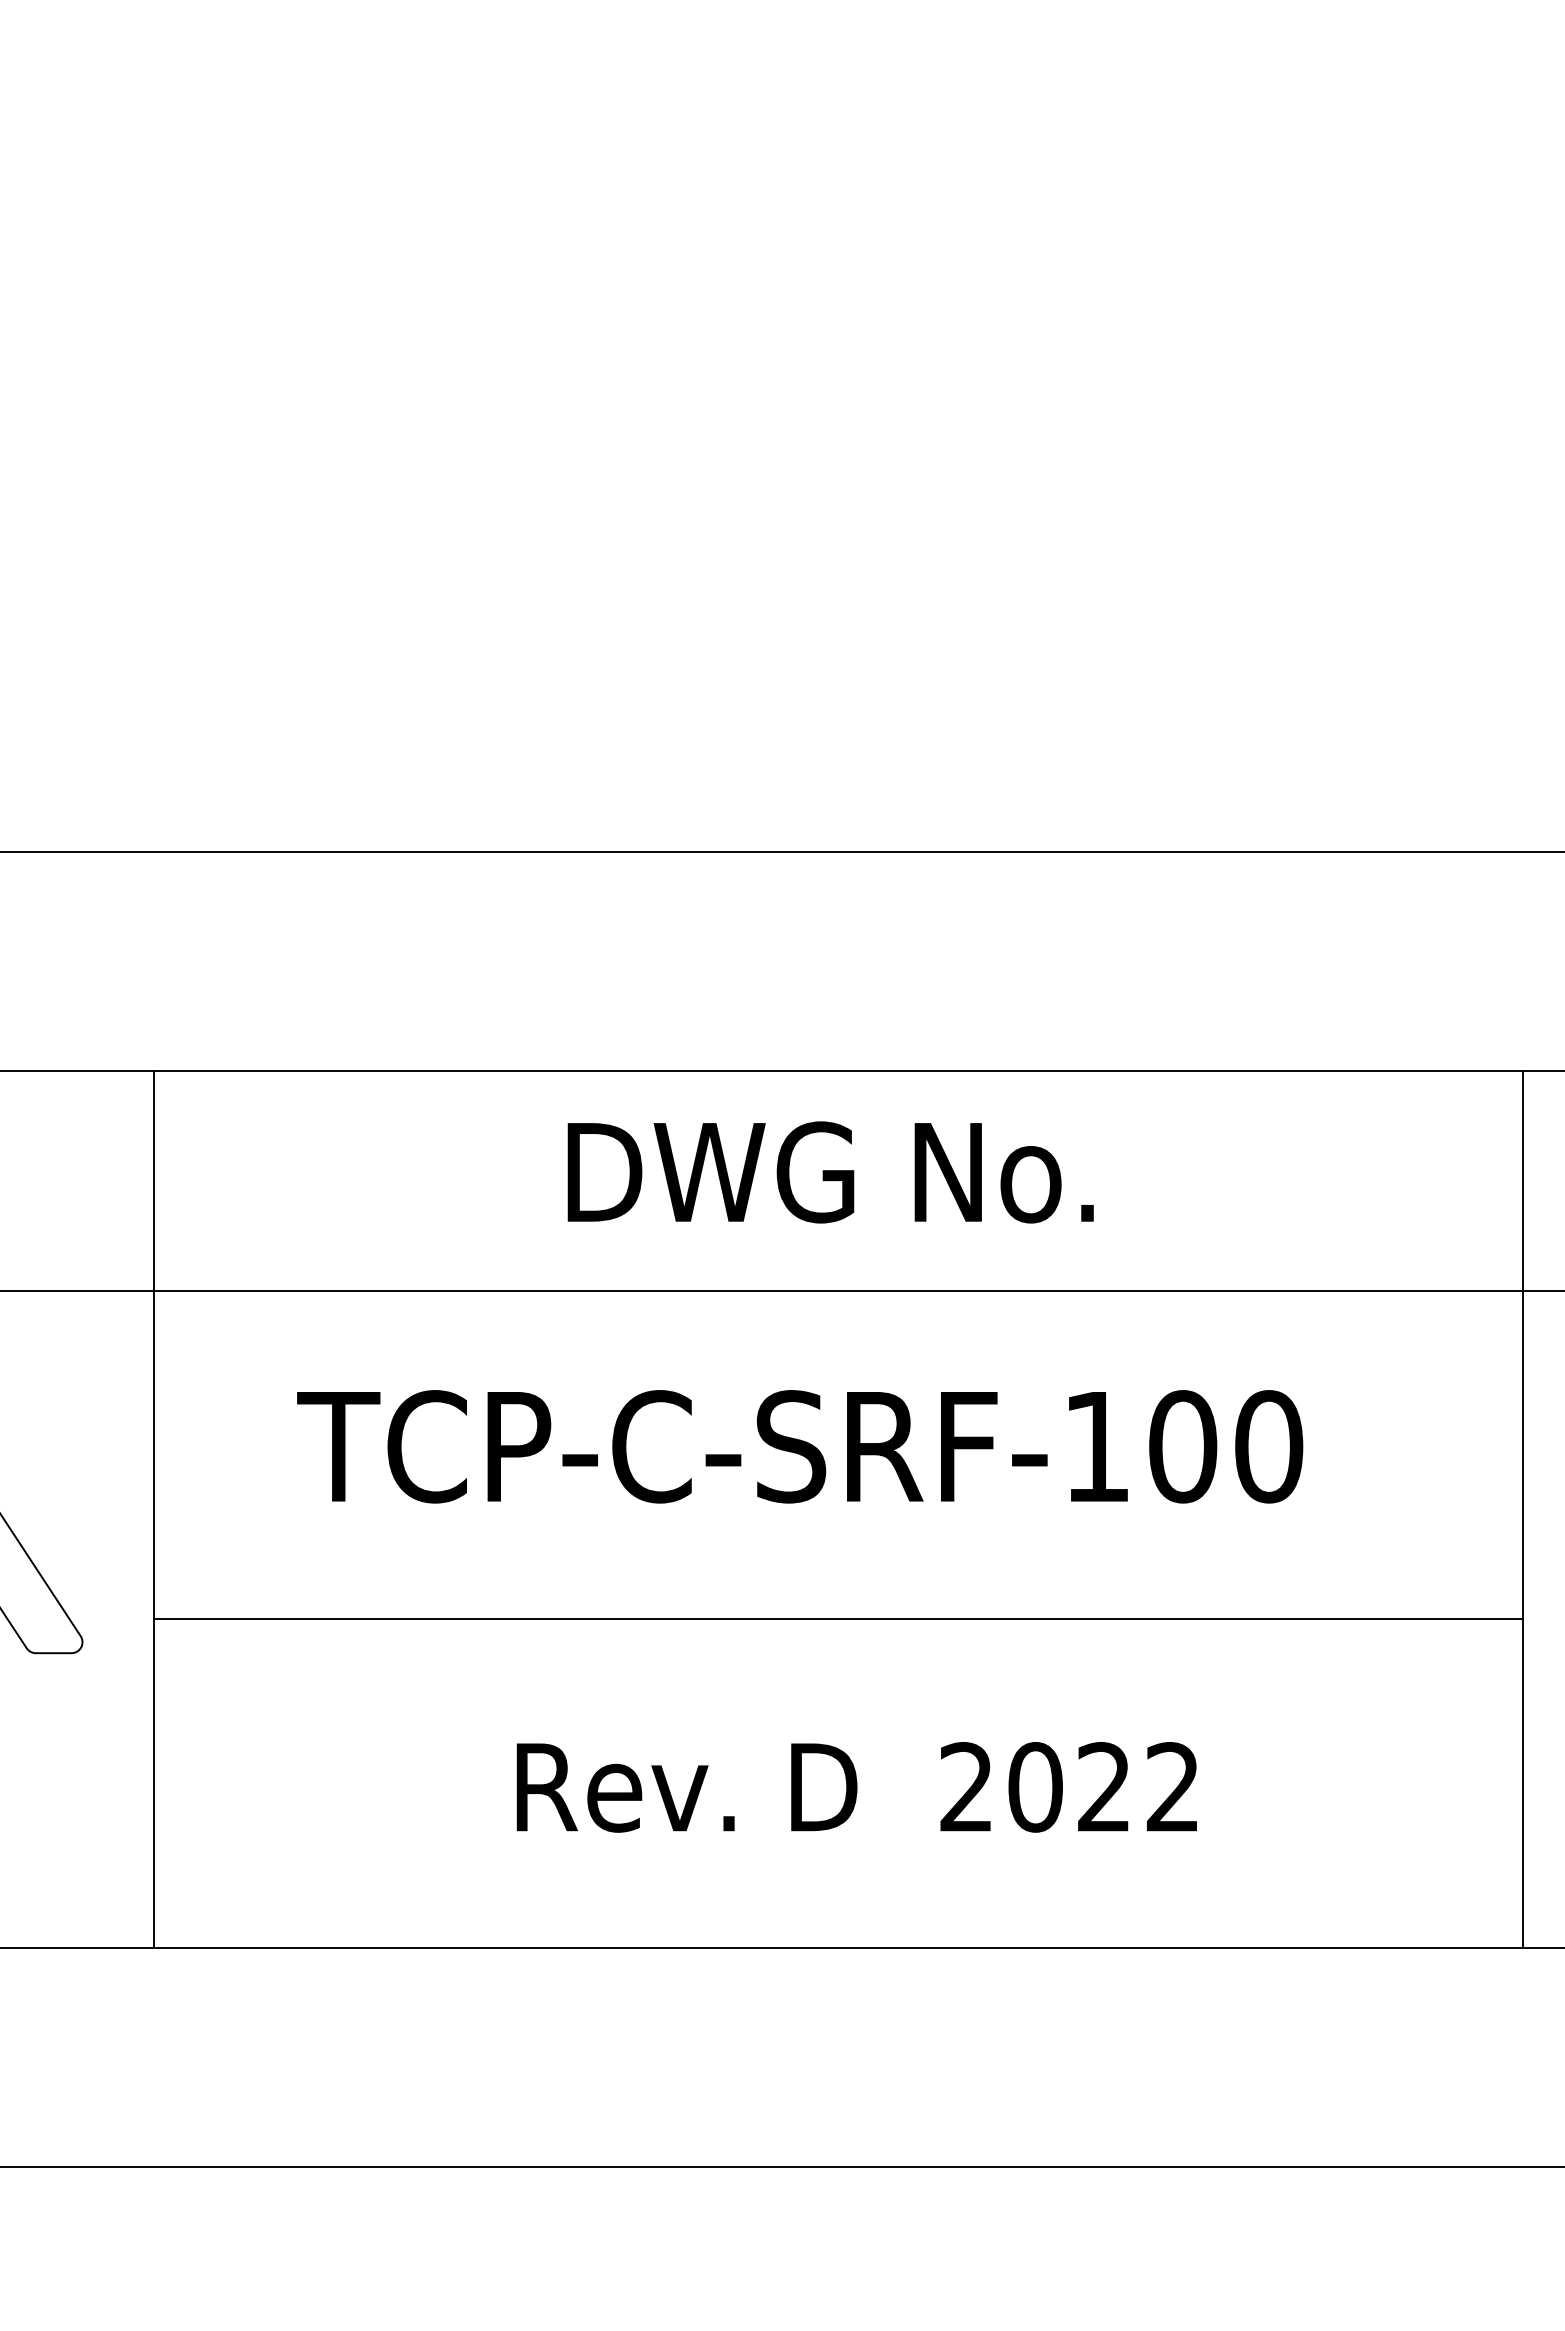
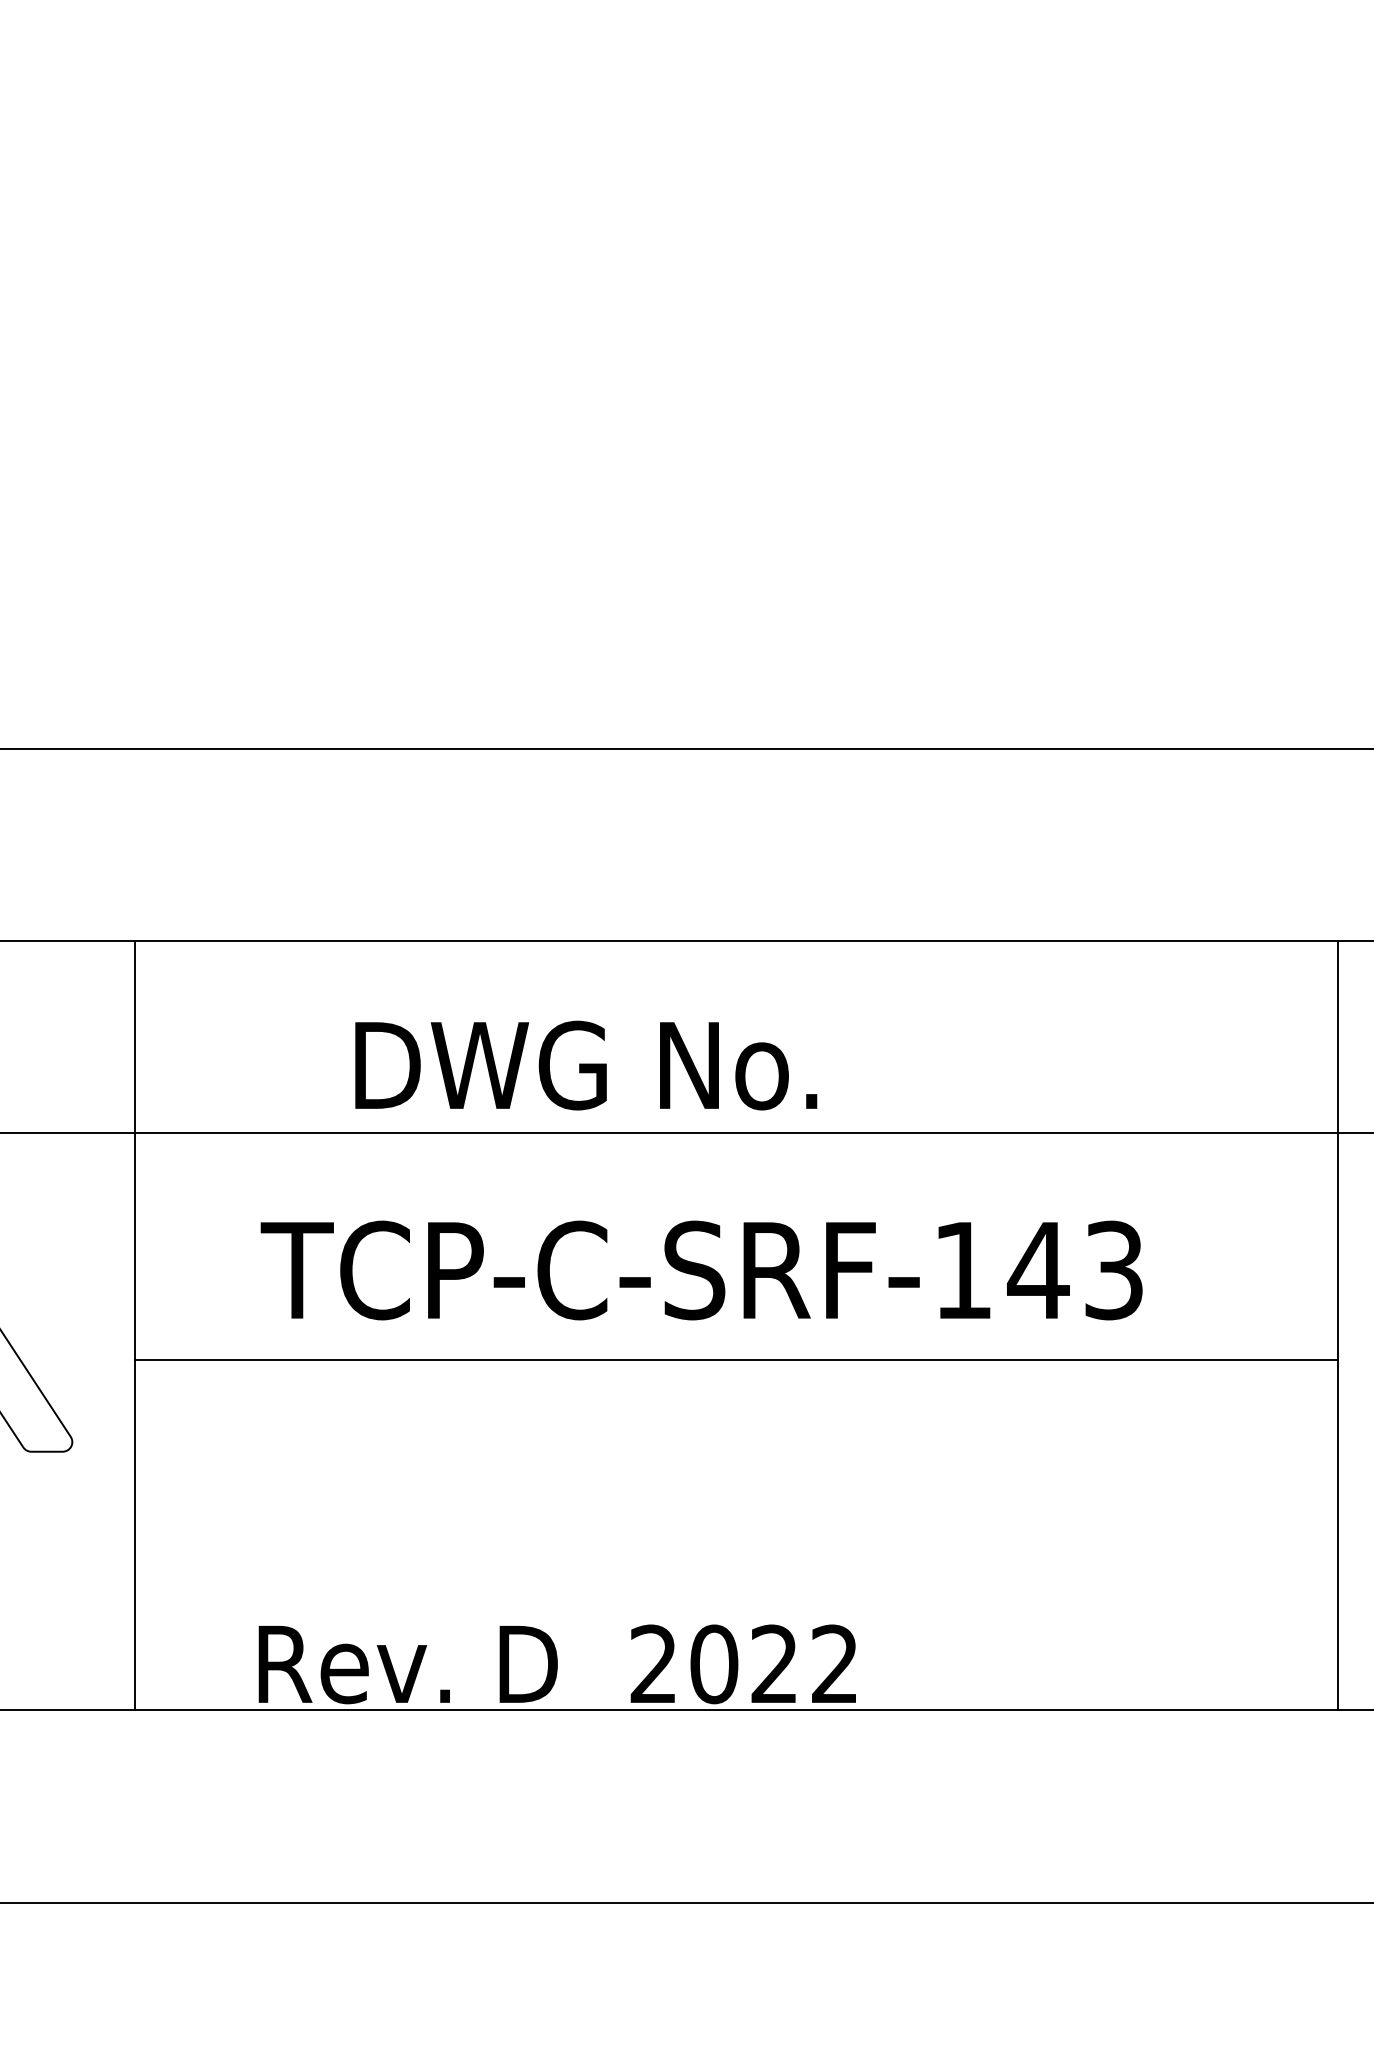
text: (830, 1172) -> (586, 1065), moved
text: (1224, 1446) -> (1075, 1270), TCP-C-SRF-100 -> TCP-C-SRF-143
line: (838, 1619) -> (736, 1359), moved
text: (856, 1787) -> (557, 1664), moved

